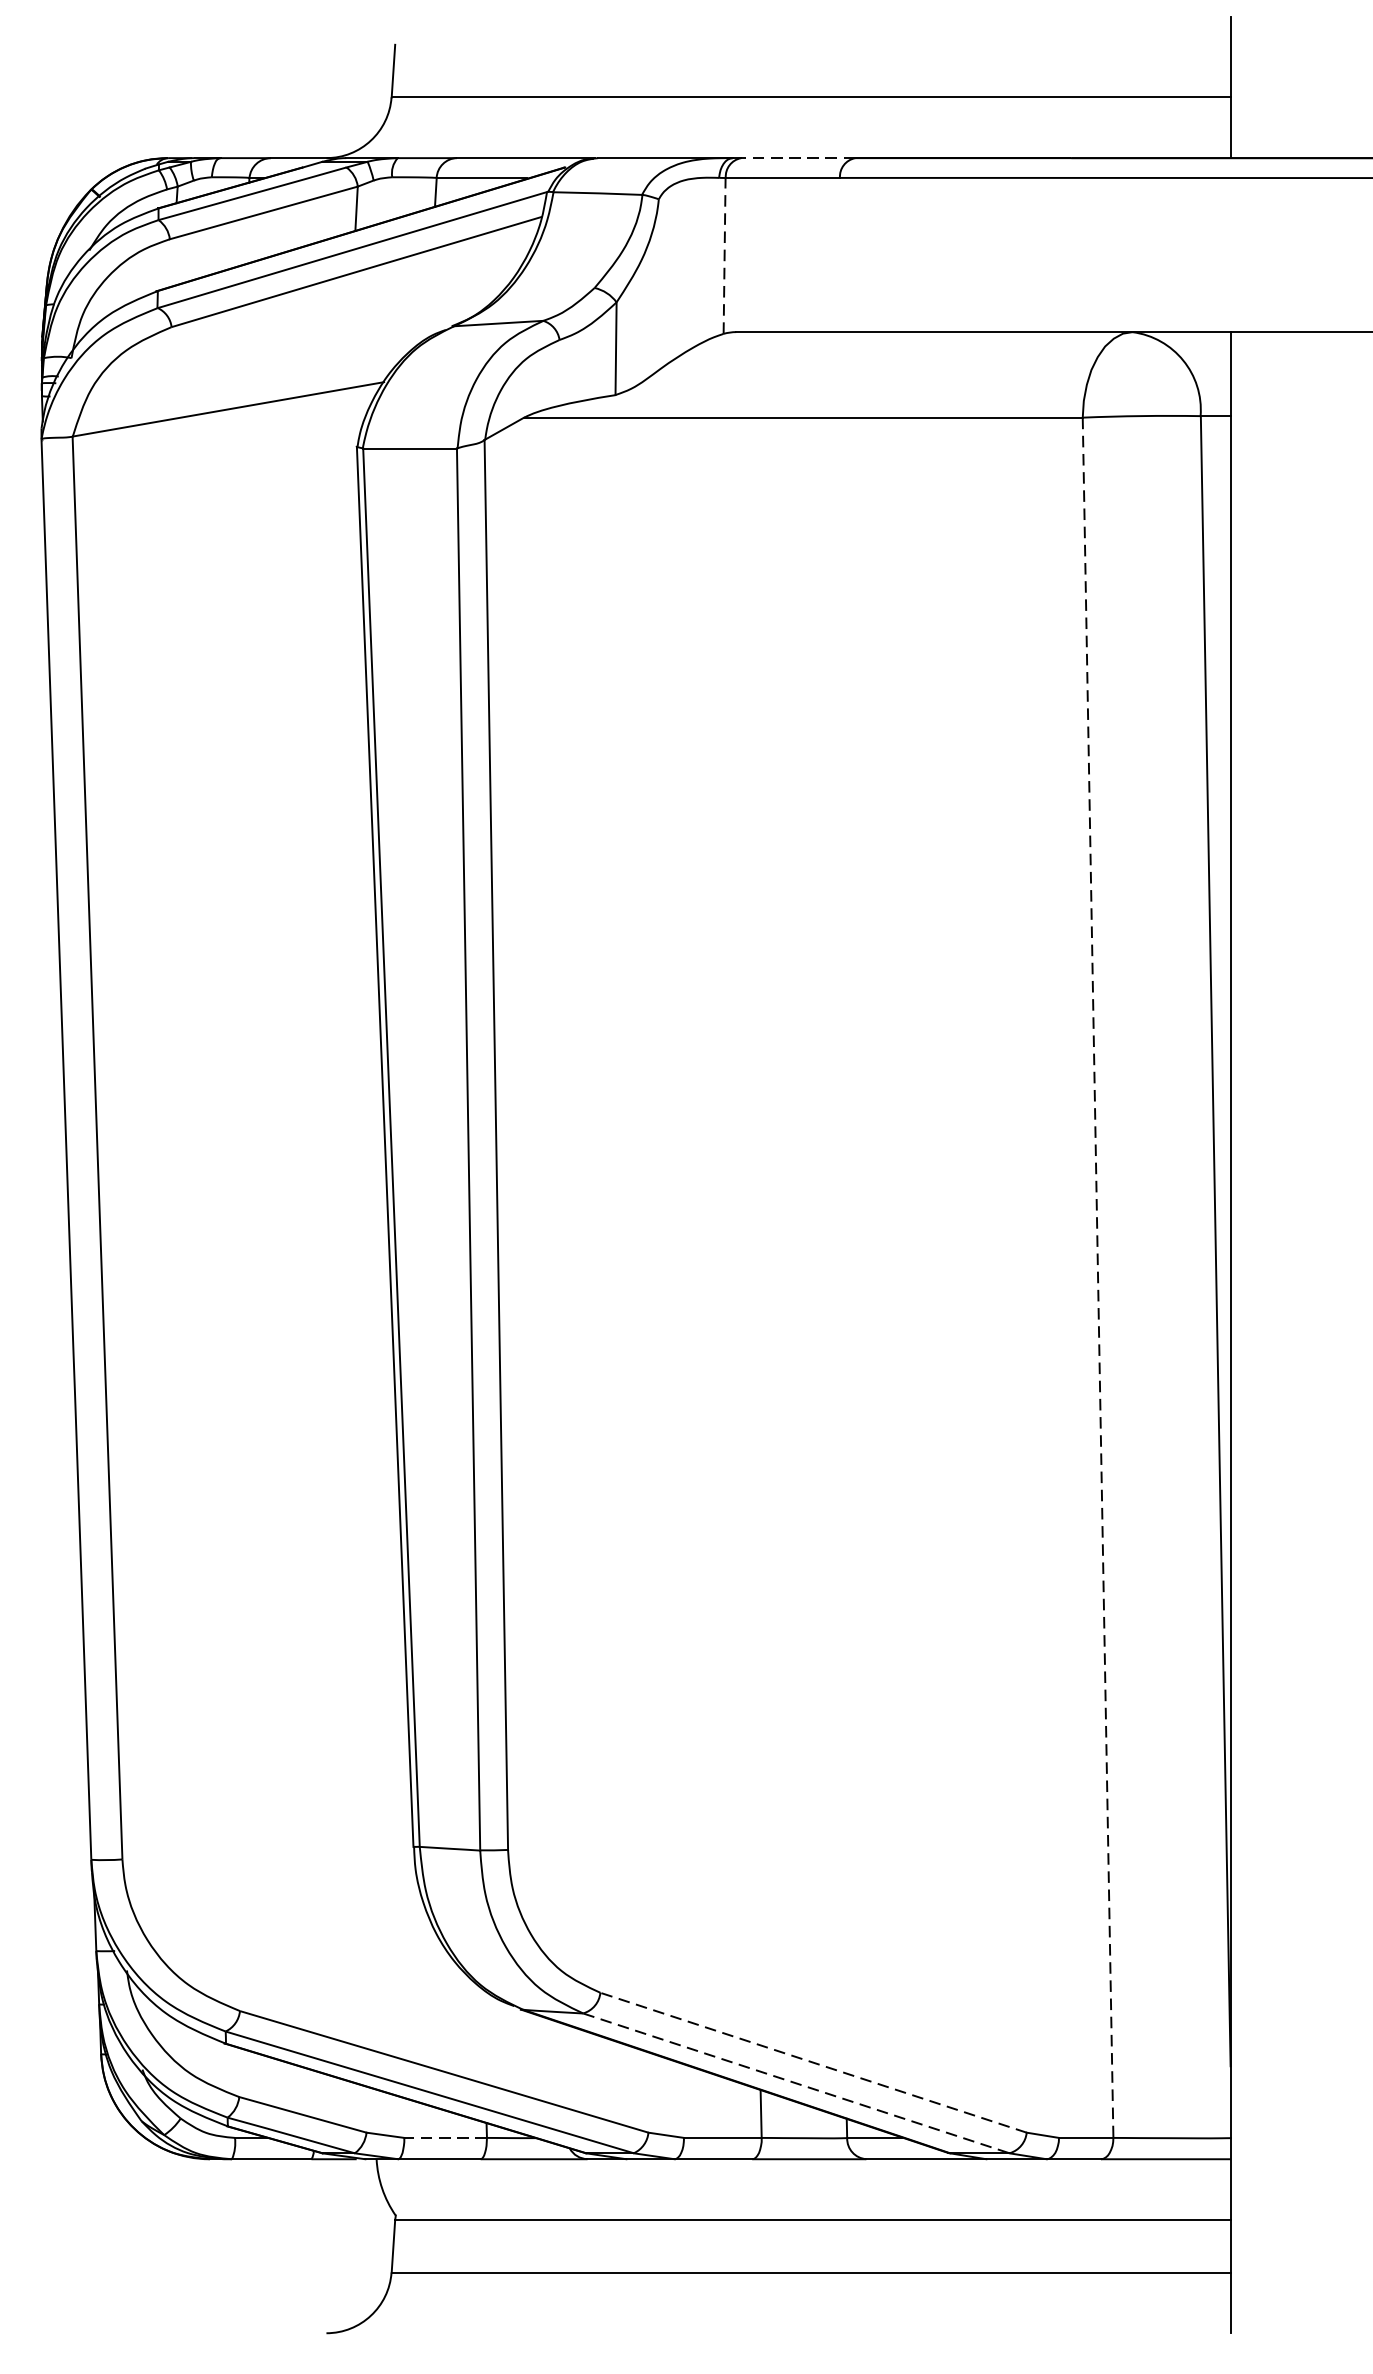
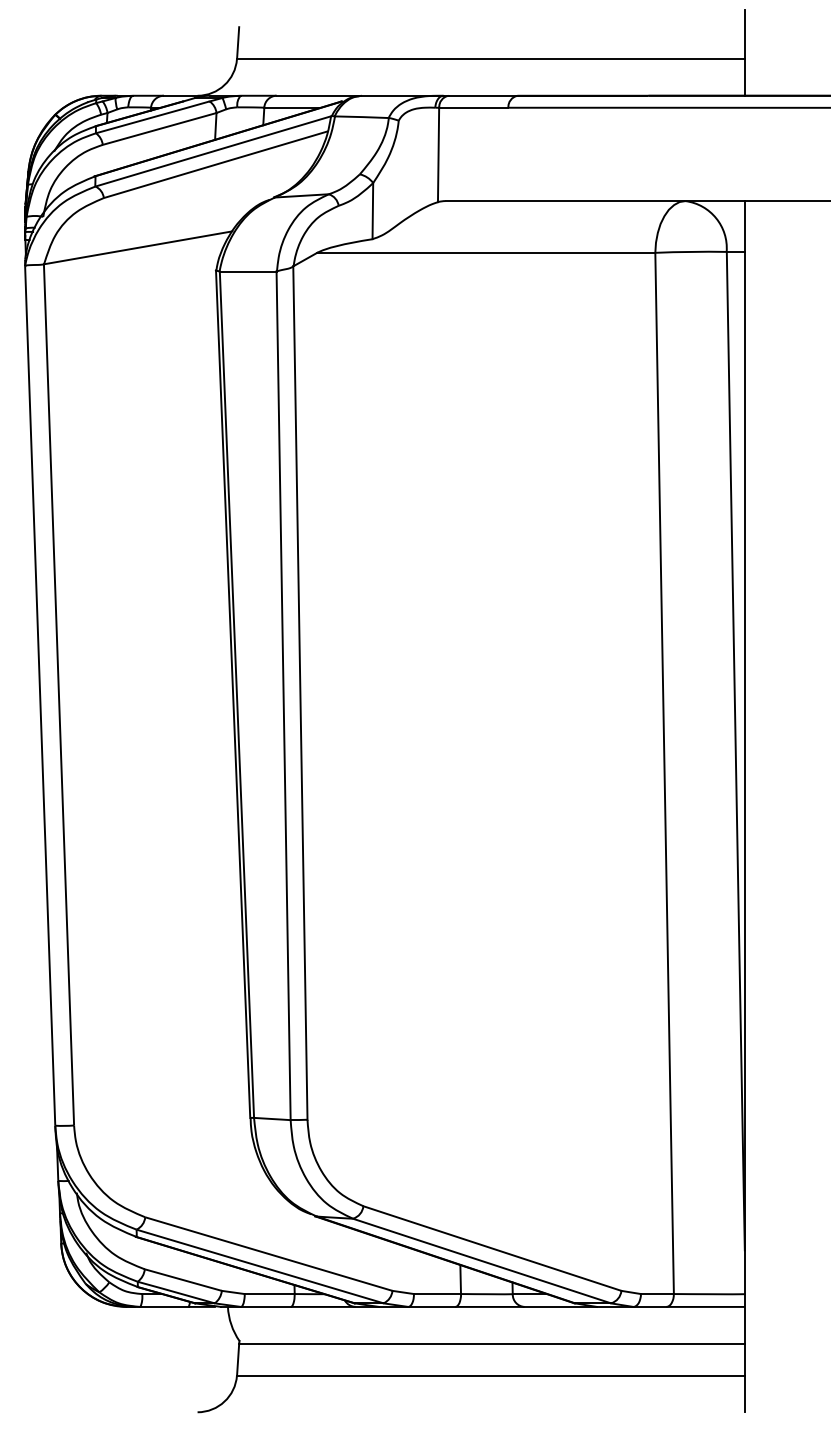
line: (798, 157) -> (483, 95), dashed -> solid
line: (724, 255) -> (438, 154), dashed -> solid
line: (1097, 1277) -> (664, 773), dashed -> solid
line: (813, 2062) -> (492, 1248), dashed -> solid
line: (795, 2082) -> (481, 1260), dashed -> solid
line: (445, 2138) -> (269, 1294), dashed -> solid

